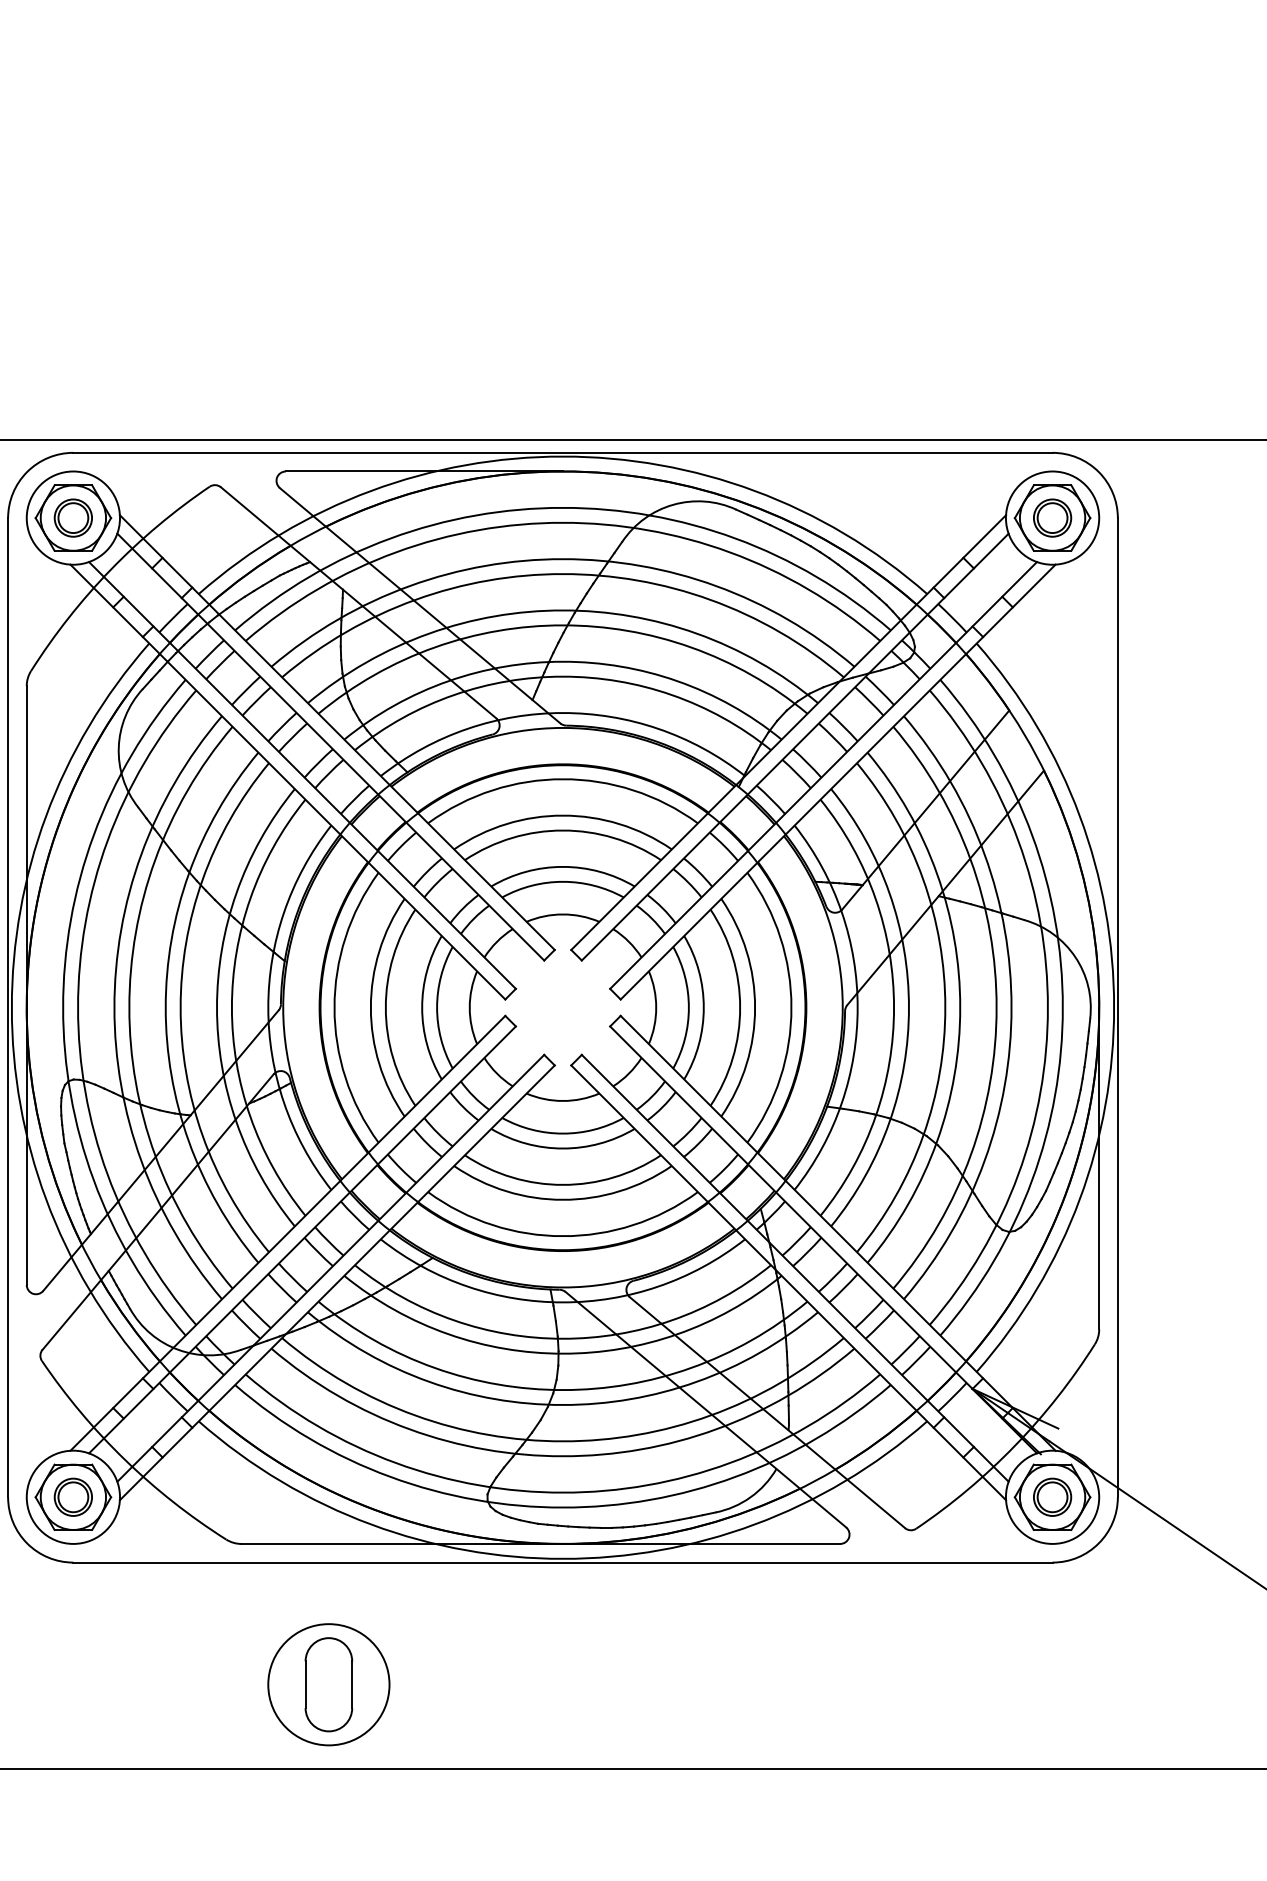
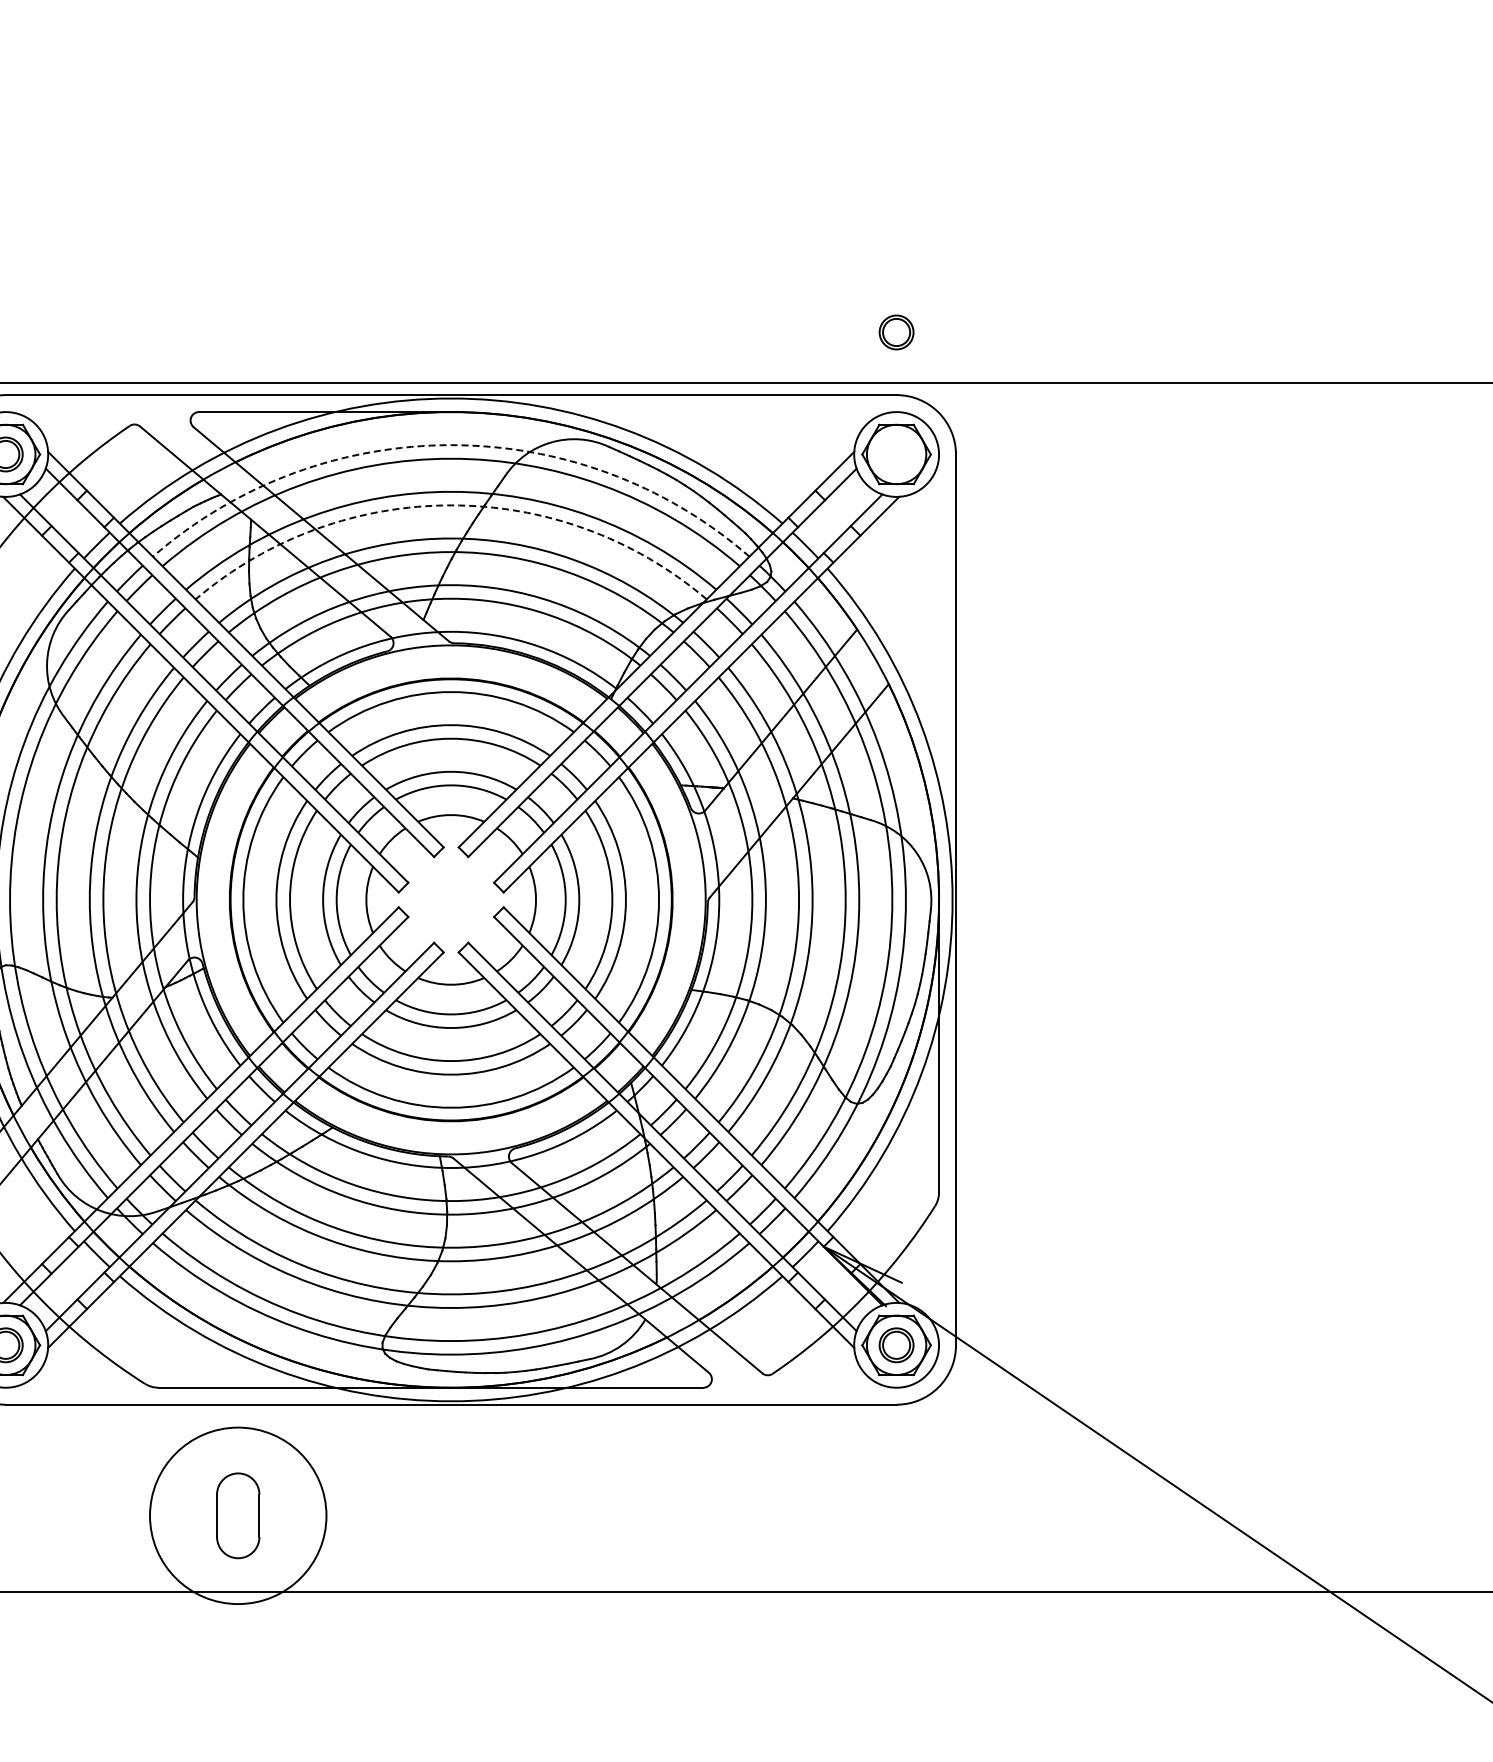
arc: (563, 508) -> (451, 445), solid -> dashed
part: (1052, 518) -> (896, 332), moved
arc: (563, 574) -> (451, 505), solid -> dashed
circle: (329, 1684) -> (238, 1515), size x1.6

